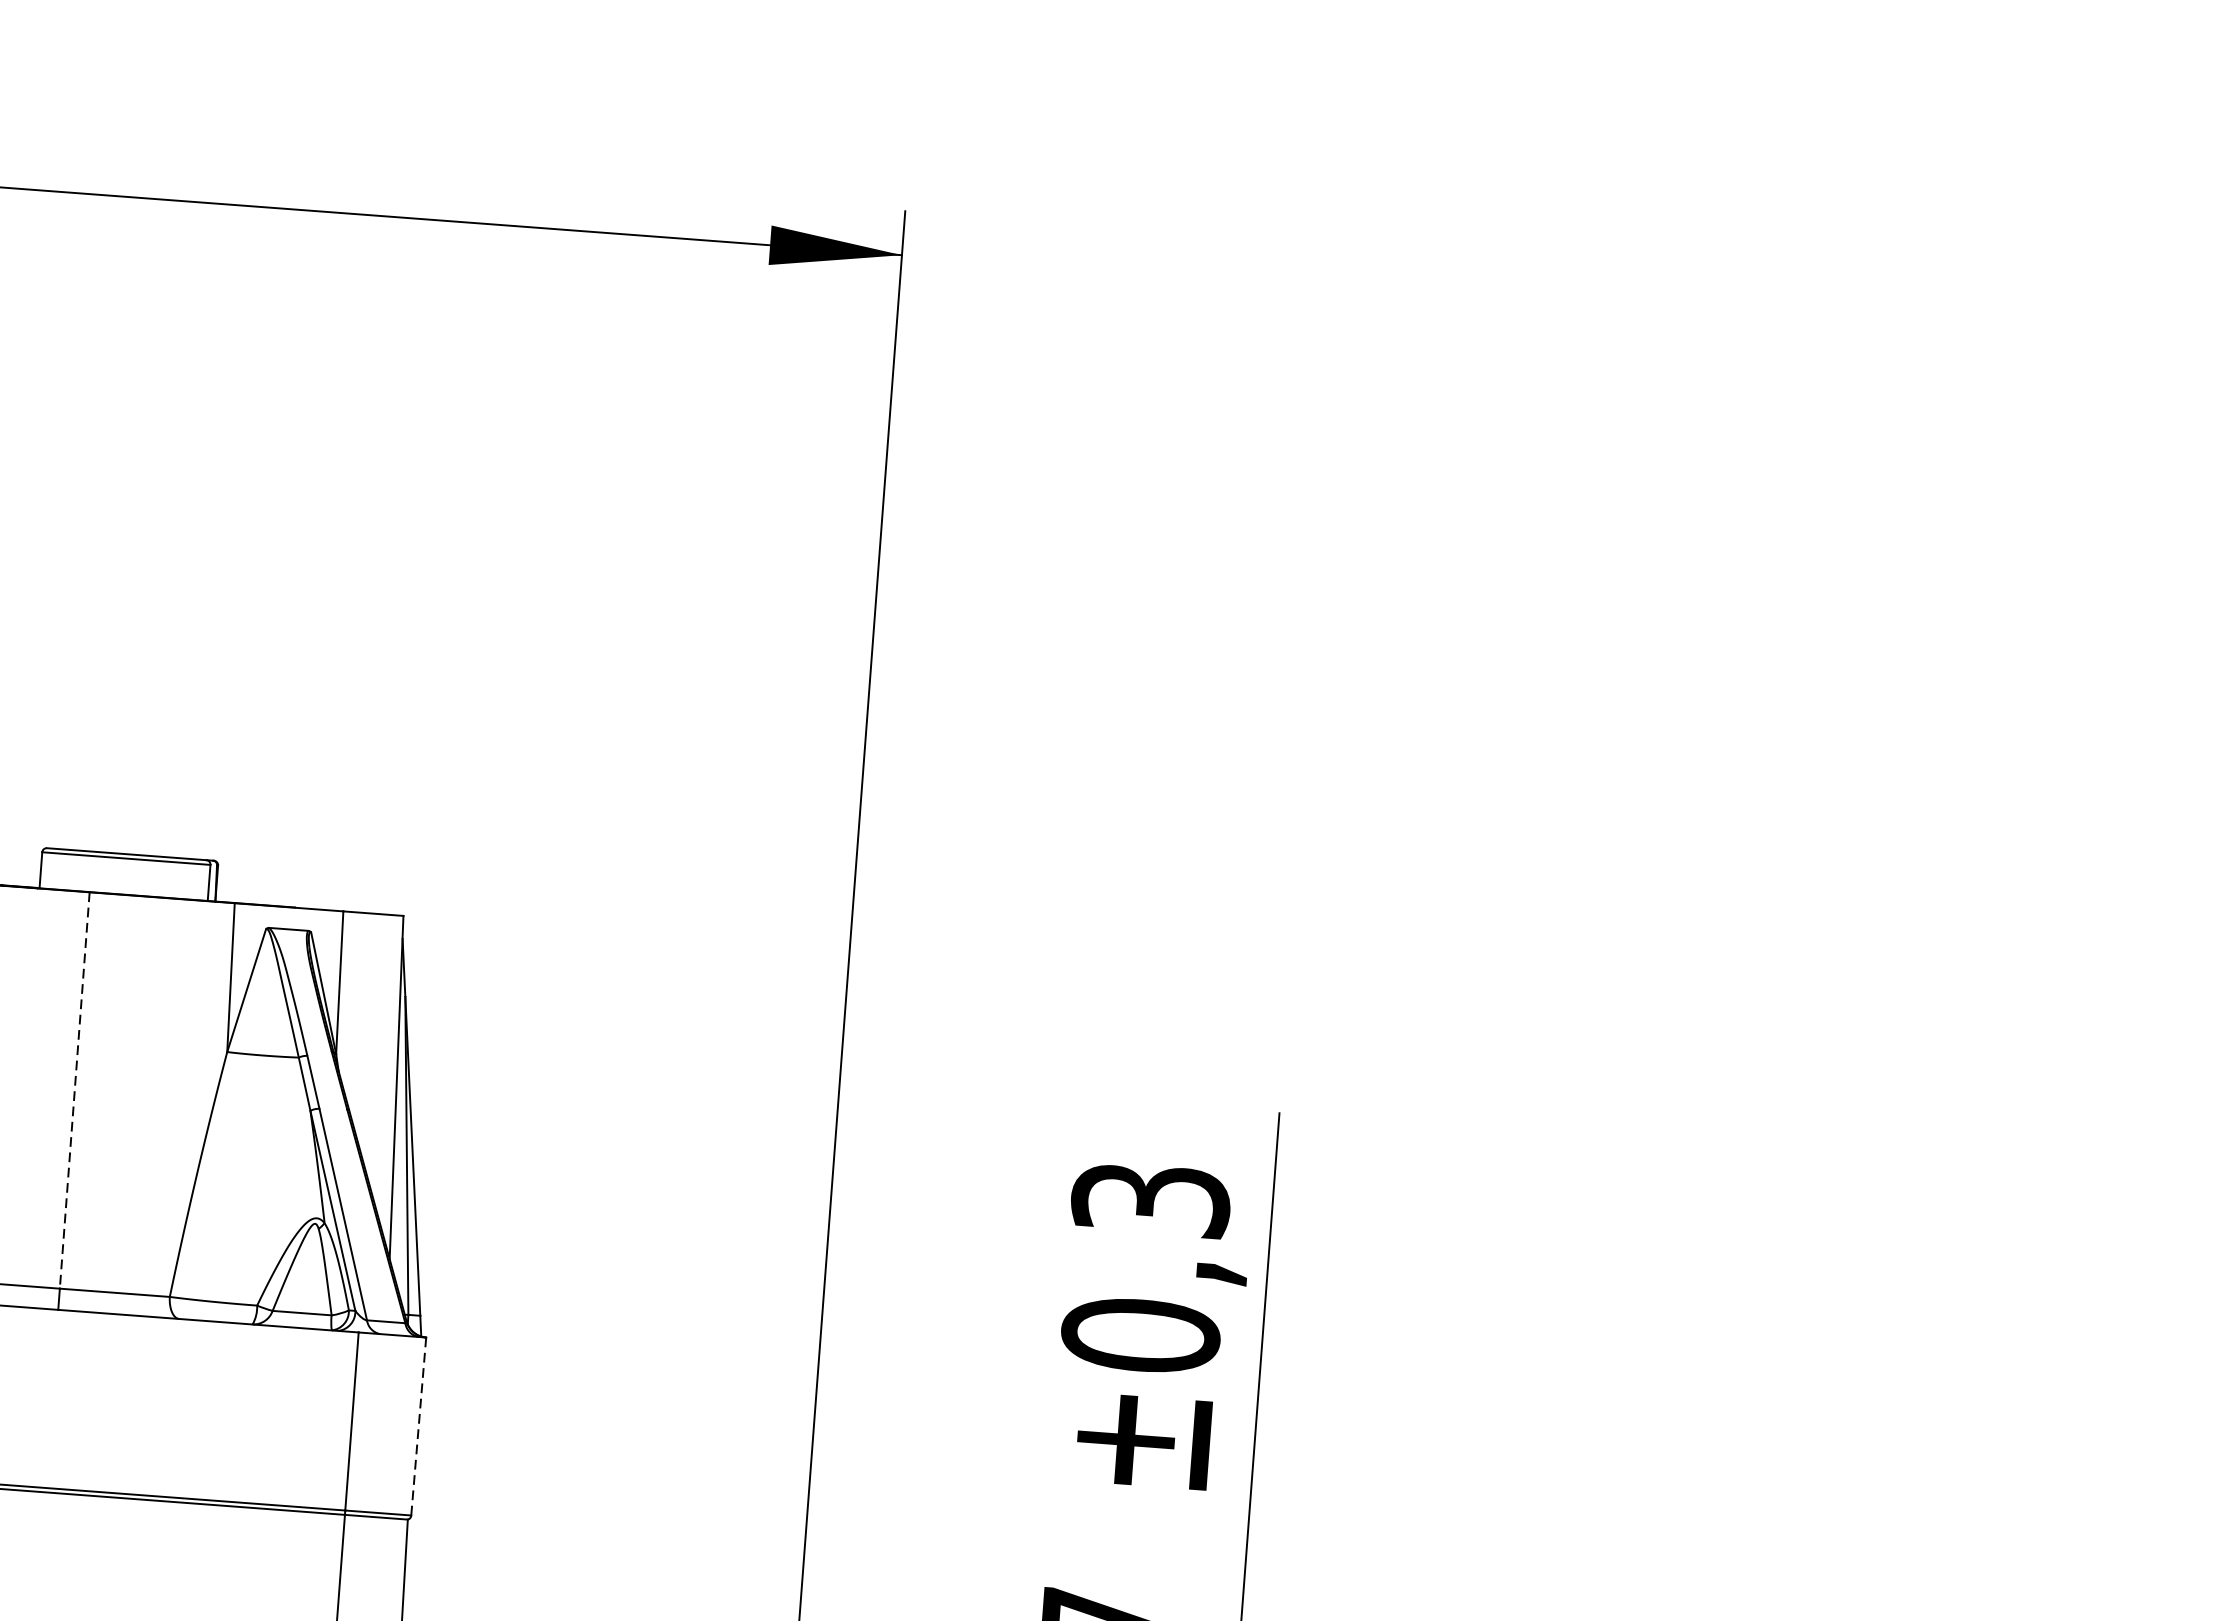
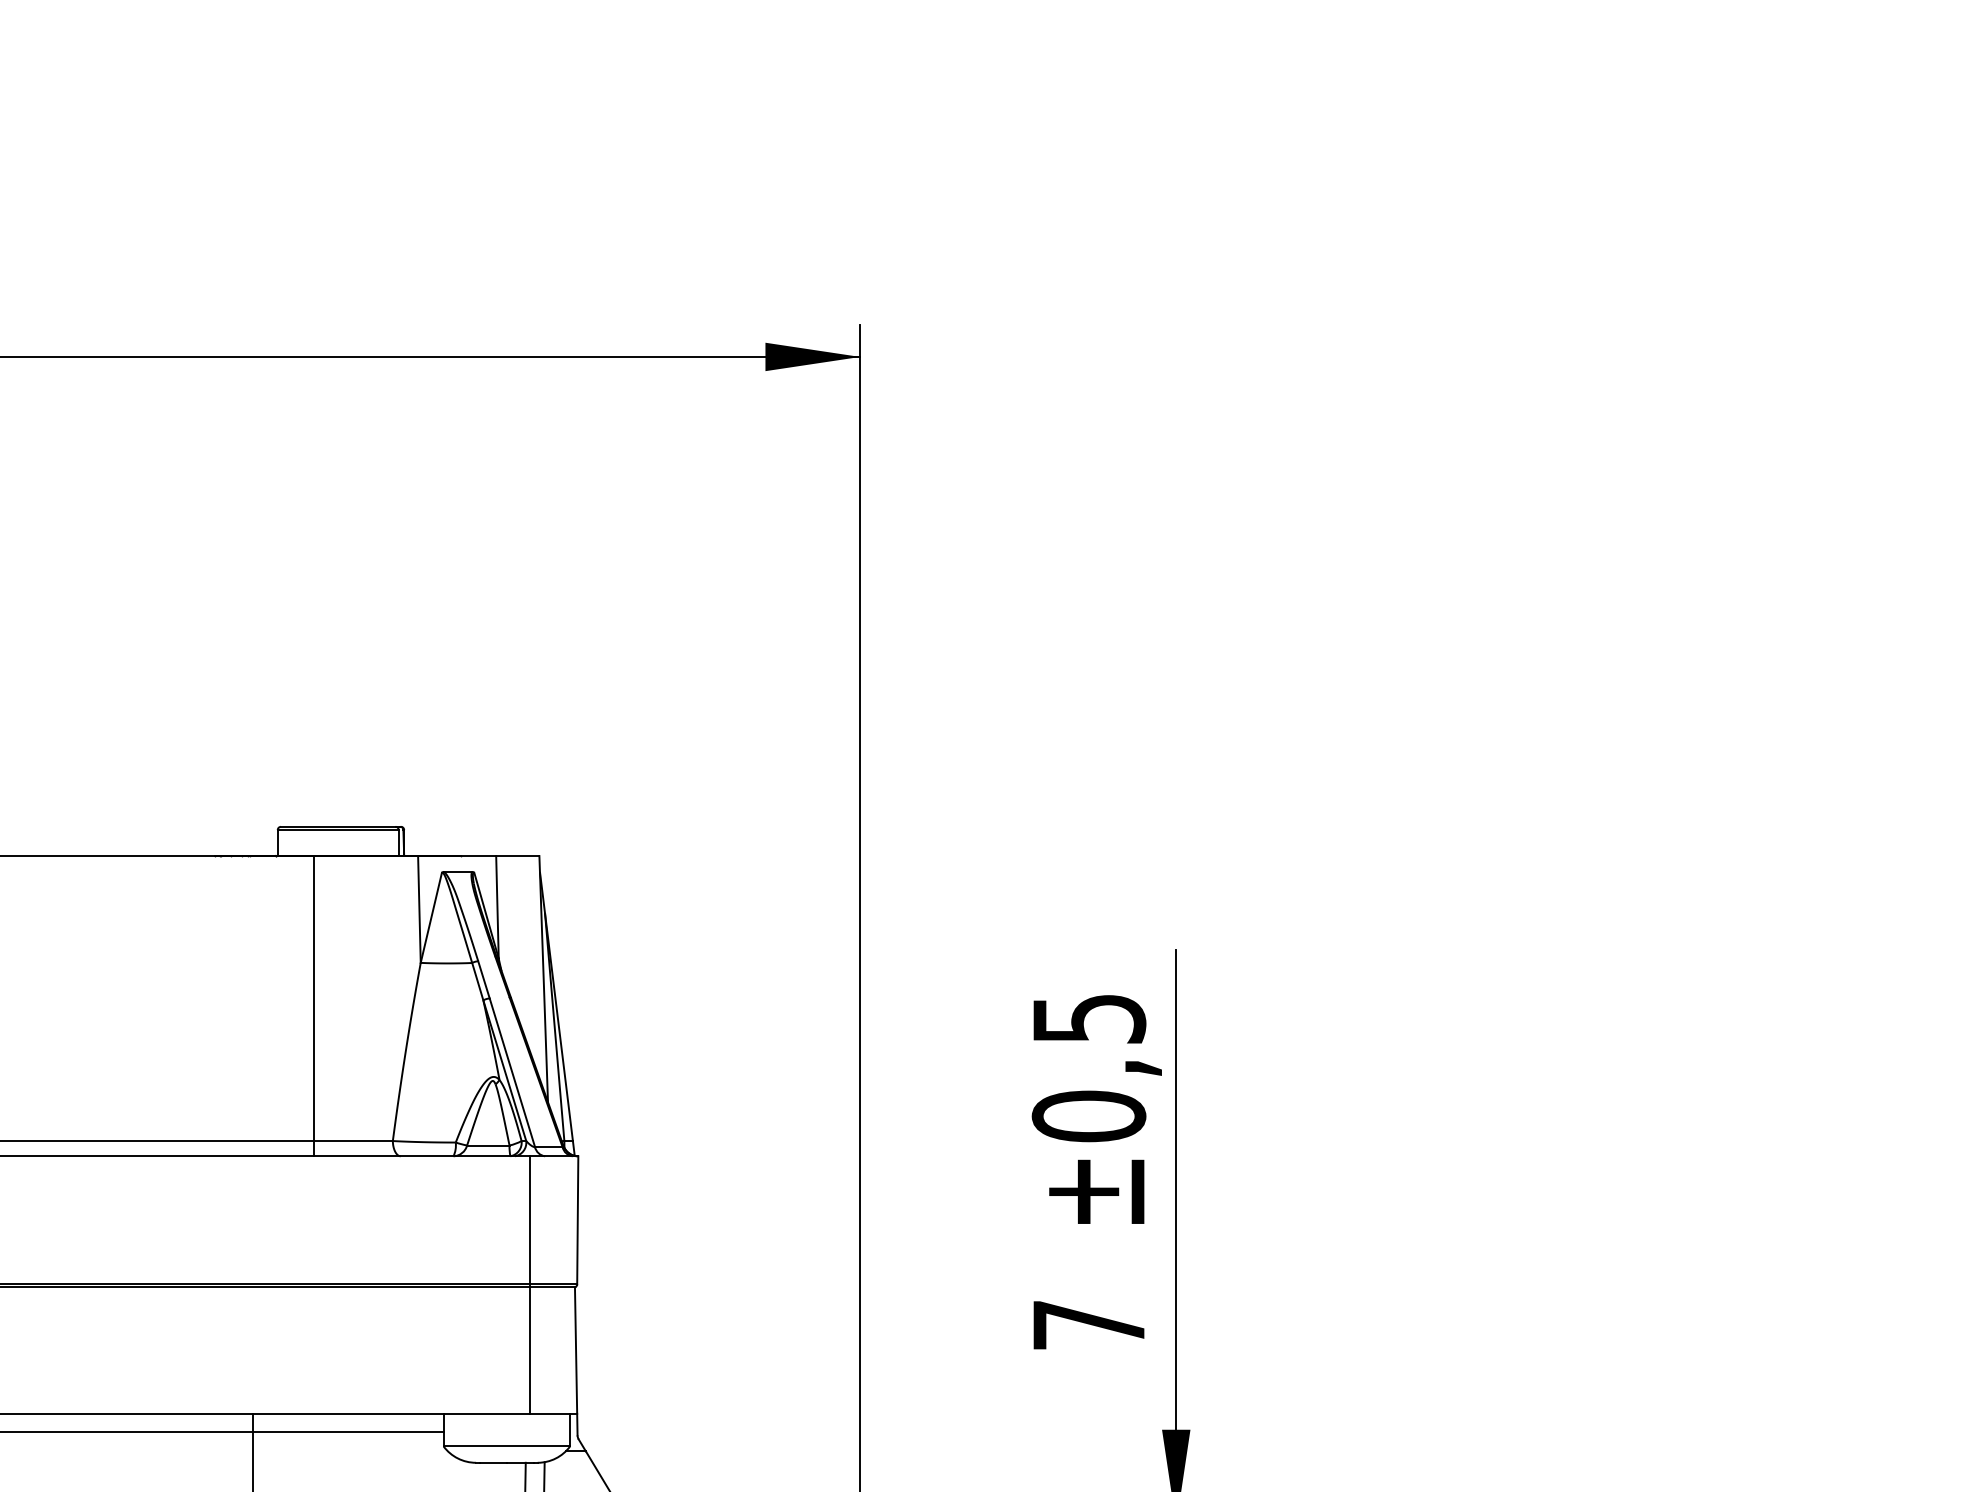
line: (74, 1091) -> (313, 999), dashed -> solid
text: (1150, 1199) -> (1088, 1018), ±0,3 -> ±0,5
line: (418, 1426) -> (577, 1220), dashed -> solid

